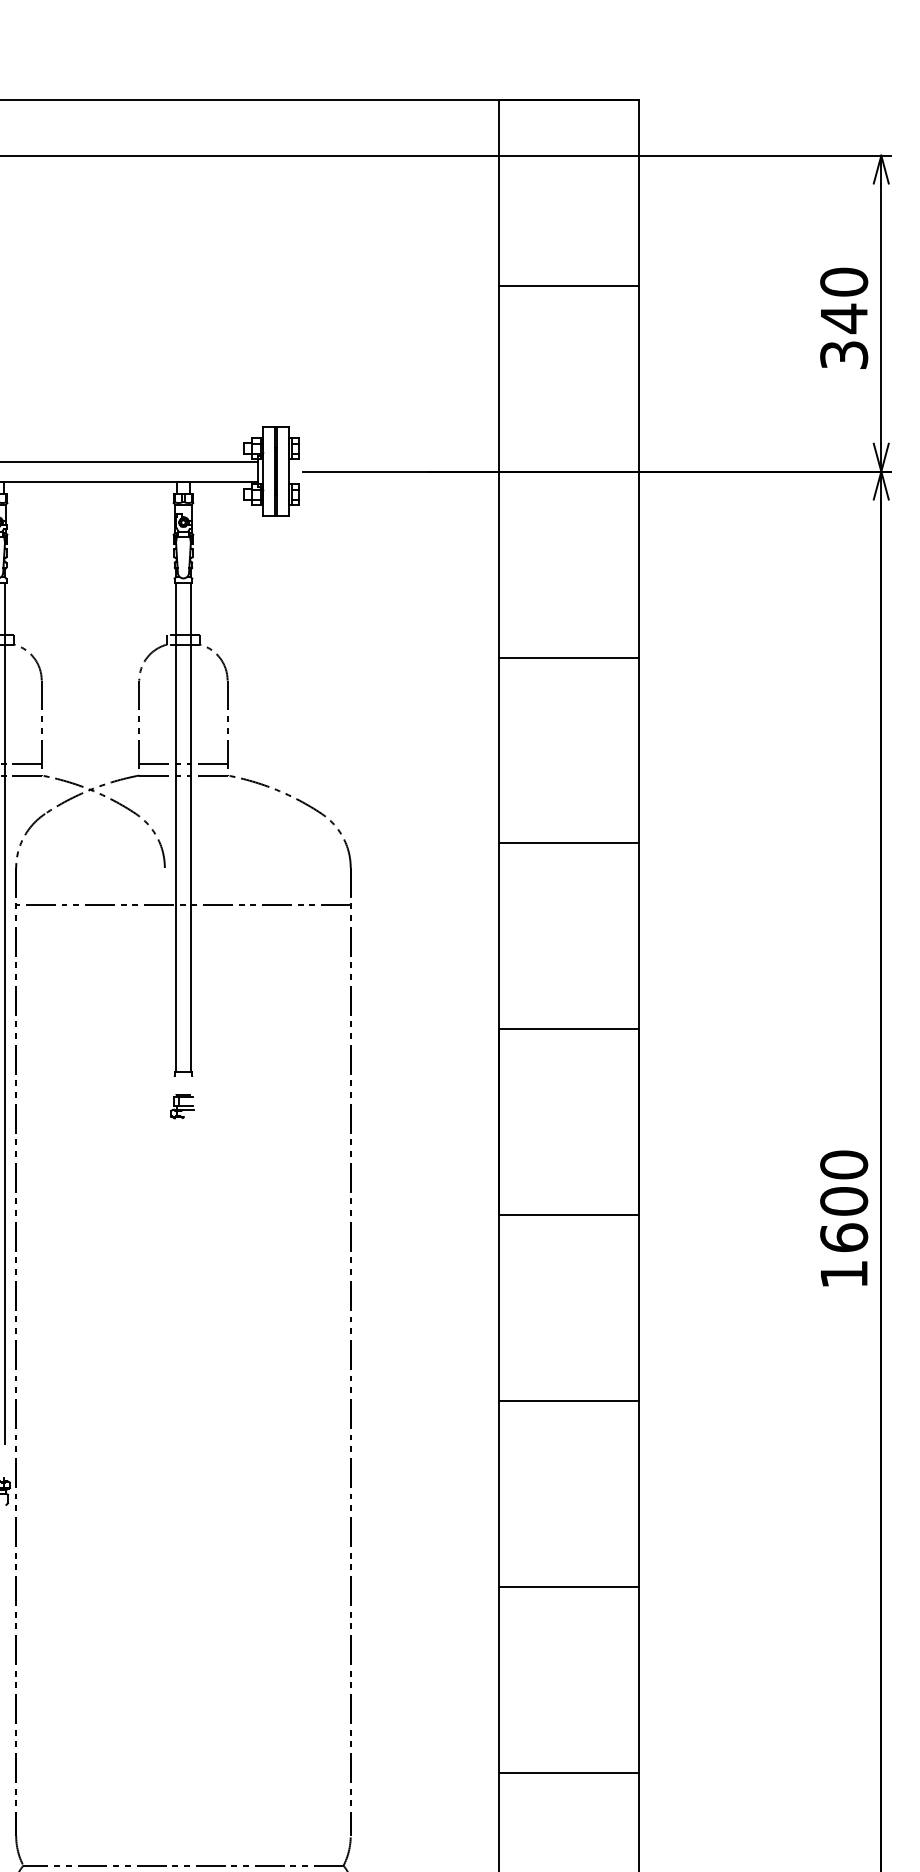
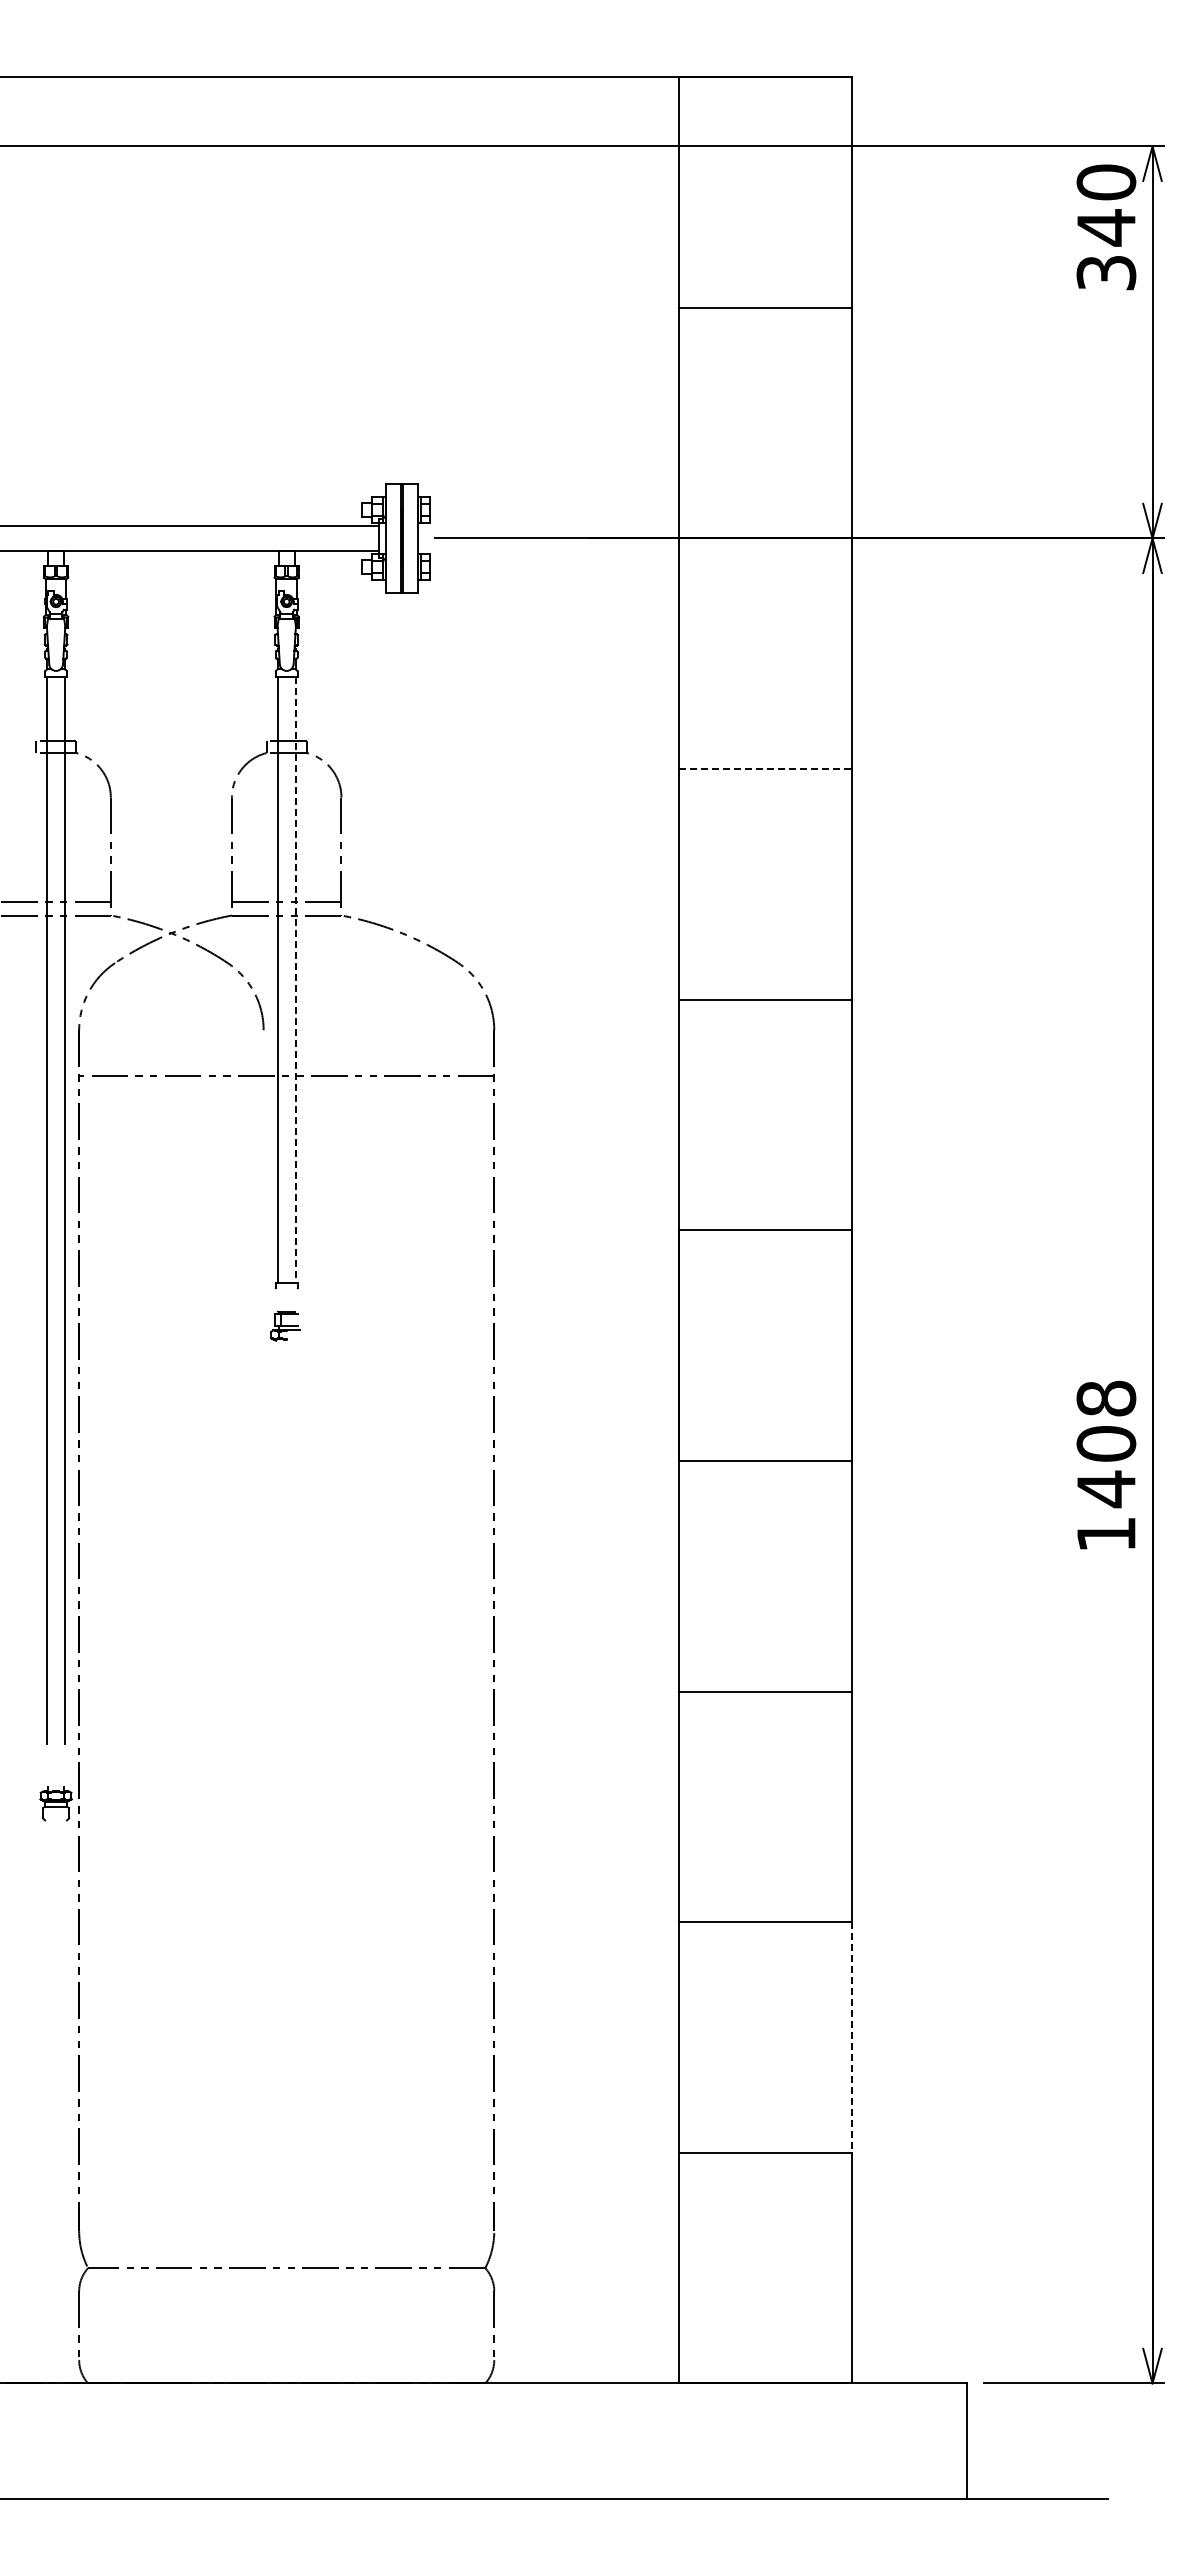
text: (844, 318) -> (1106, 227), moved
line: (569, 657) -> (765, 769), solid -> dashed
line: (190, 827) -> (295, 980), solid -> dashed
text: (844, 1201) -> (1106, 1444), 1600 -> 1408
line: (638, 1679) -> (851, 2037), solid -> dashed

